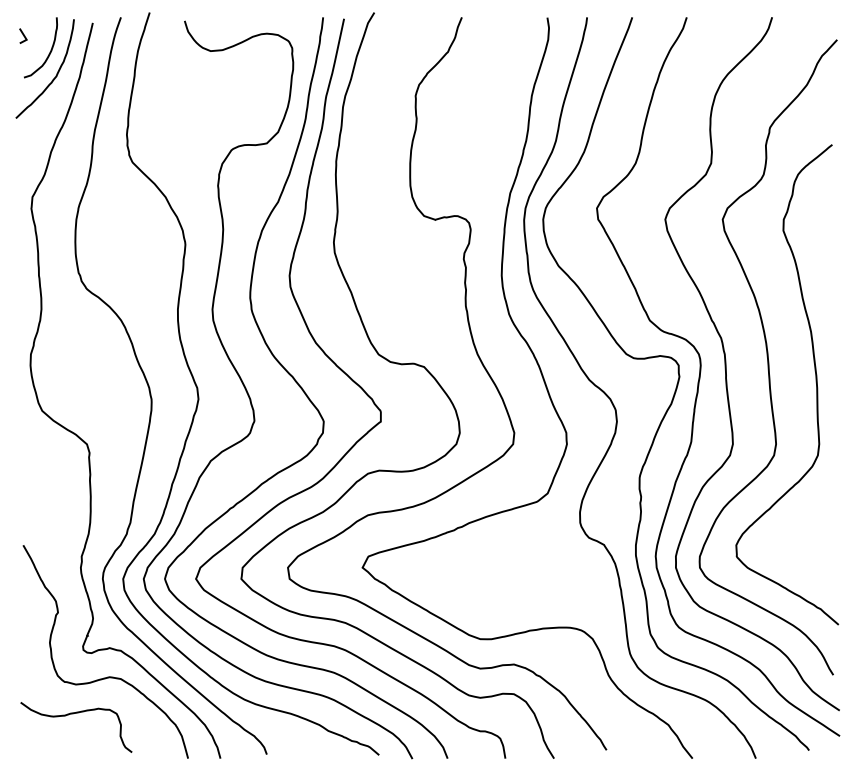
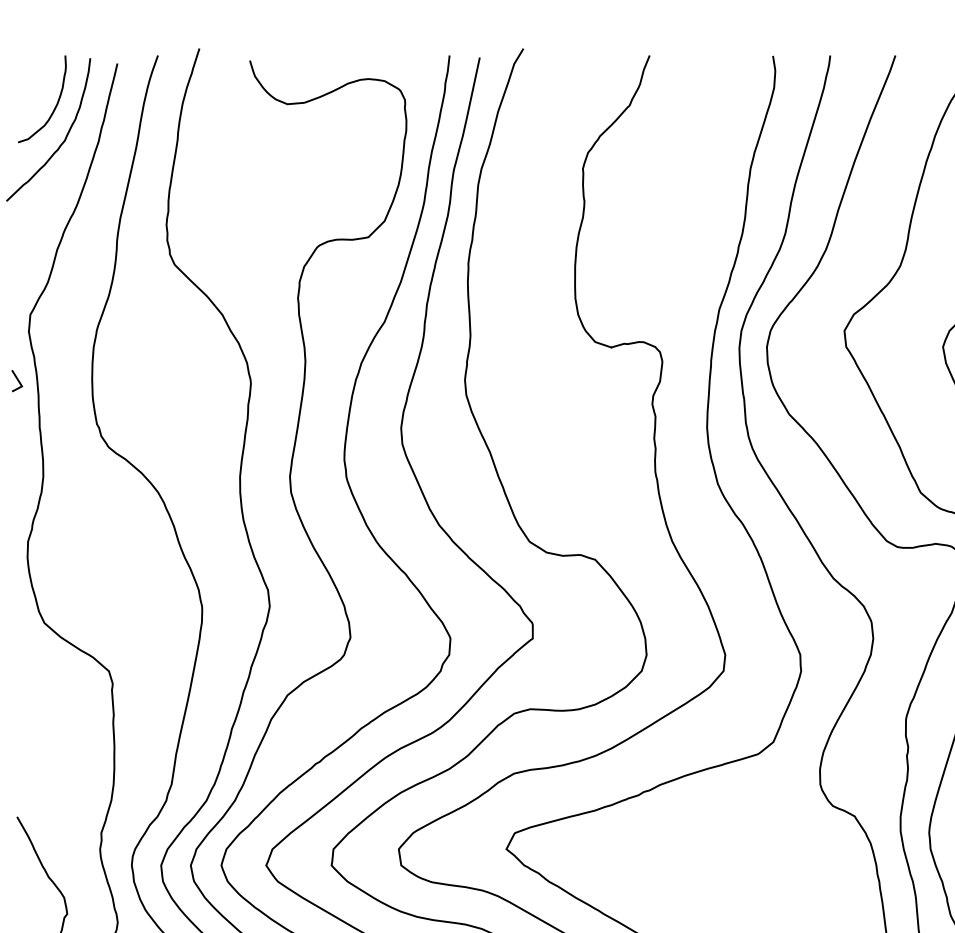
line: (23, 35) -> (17, 380), moved

